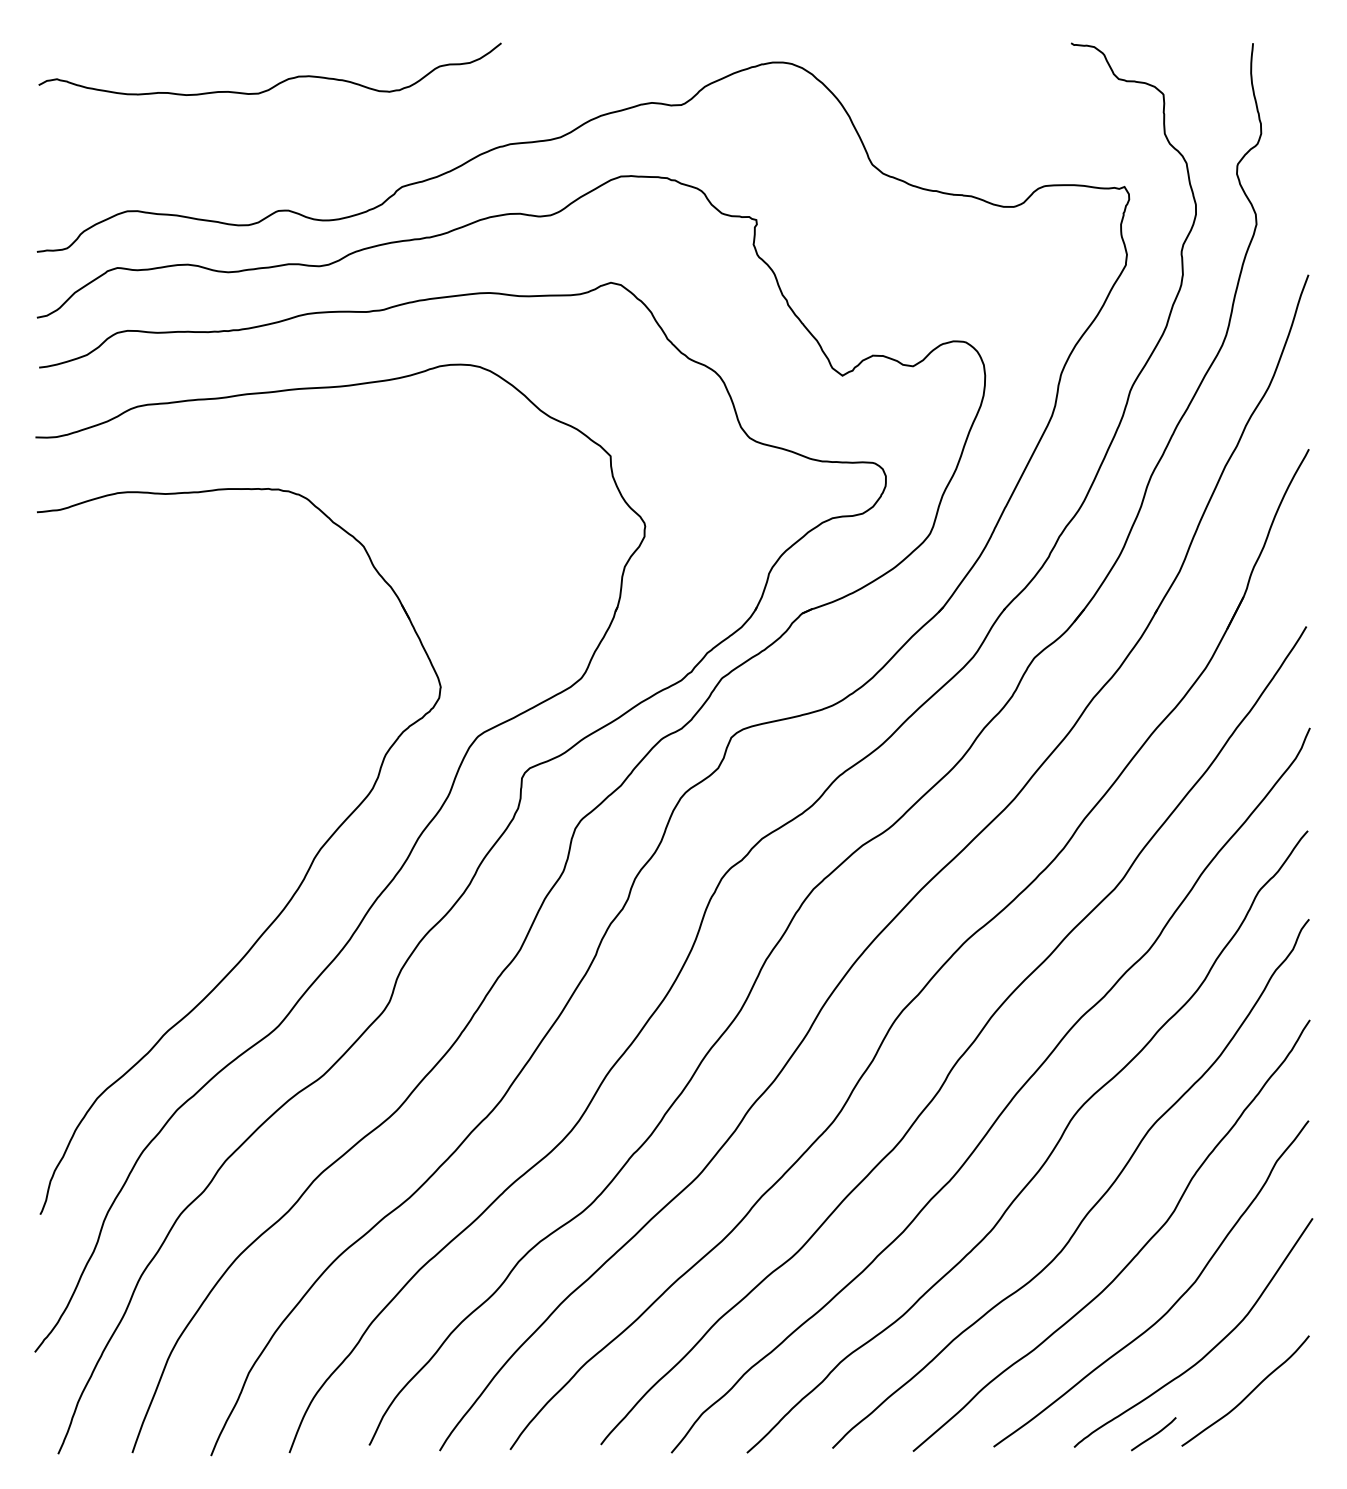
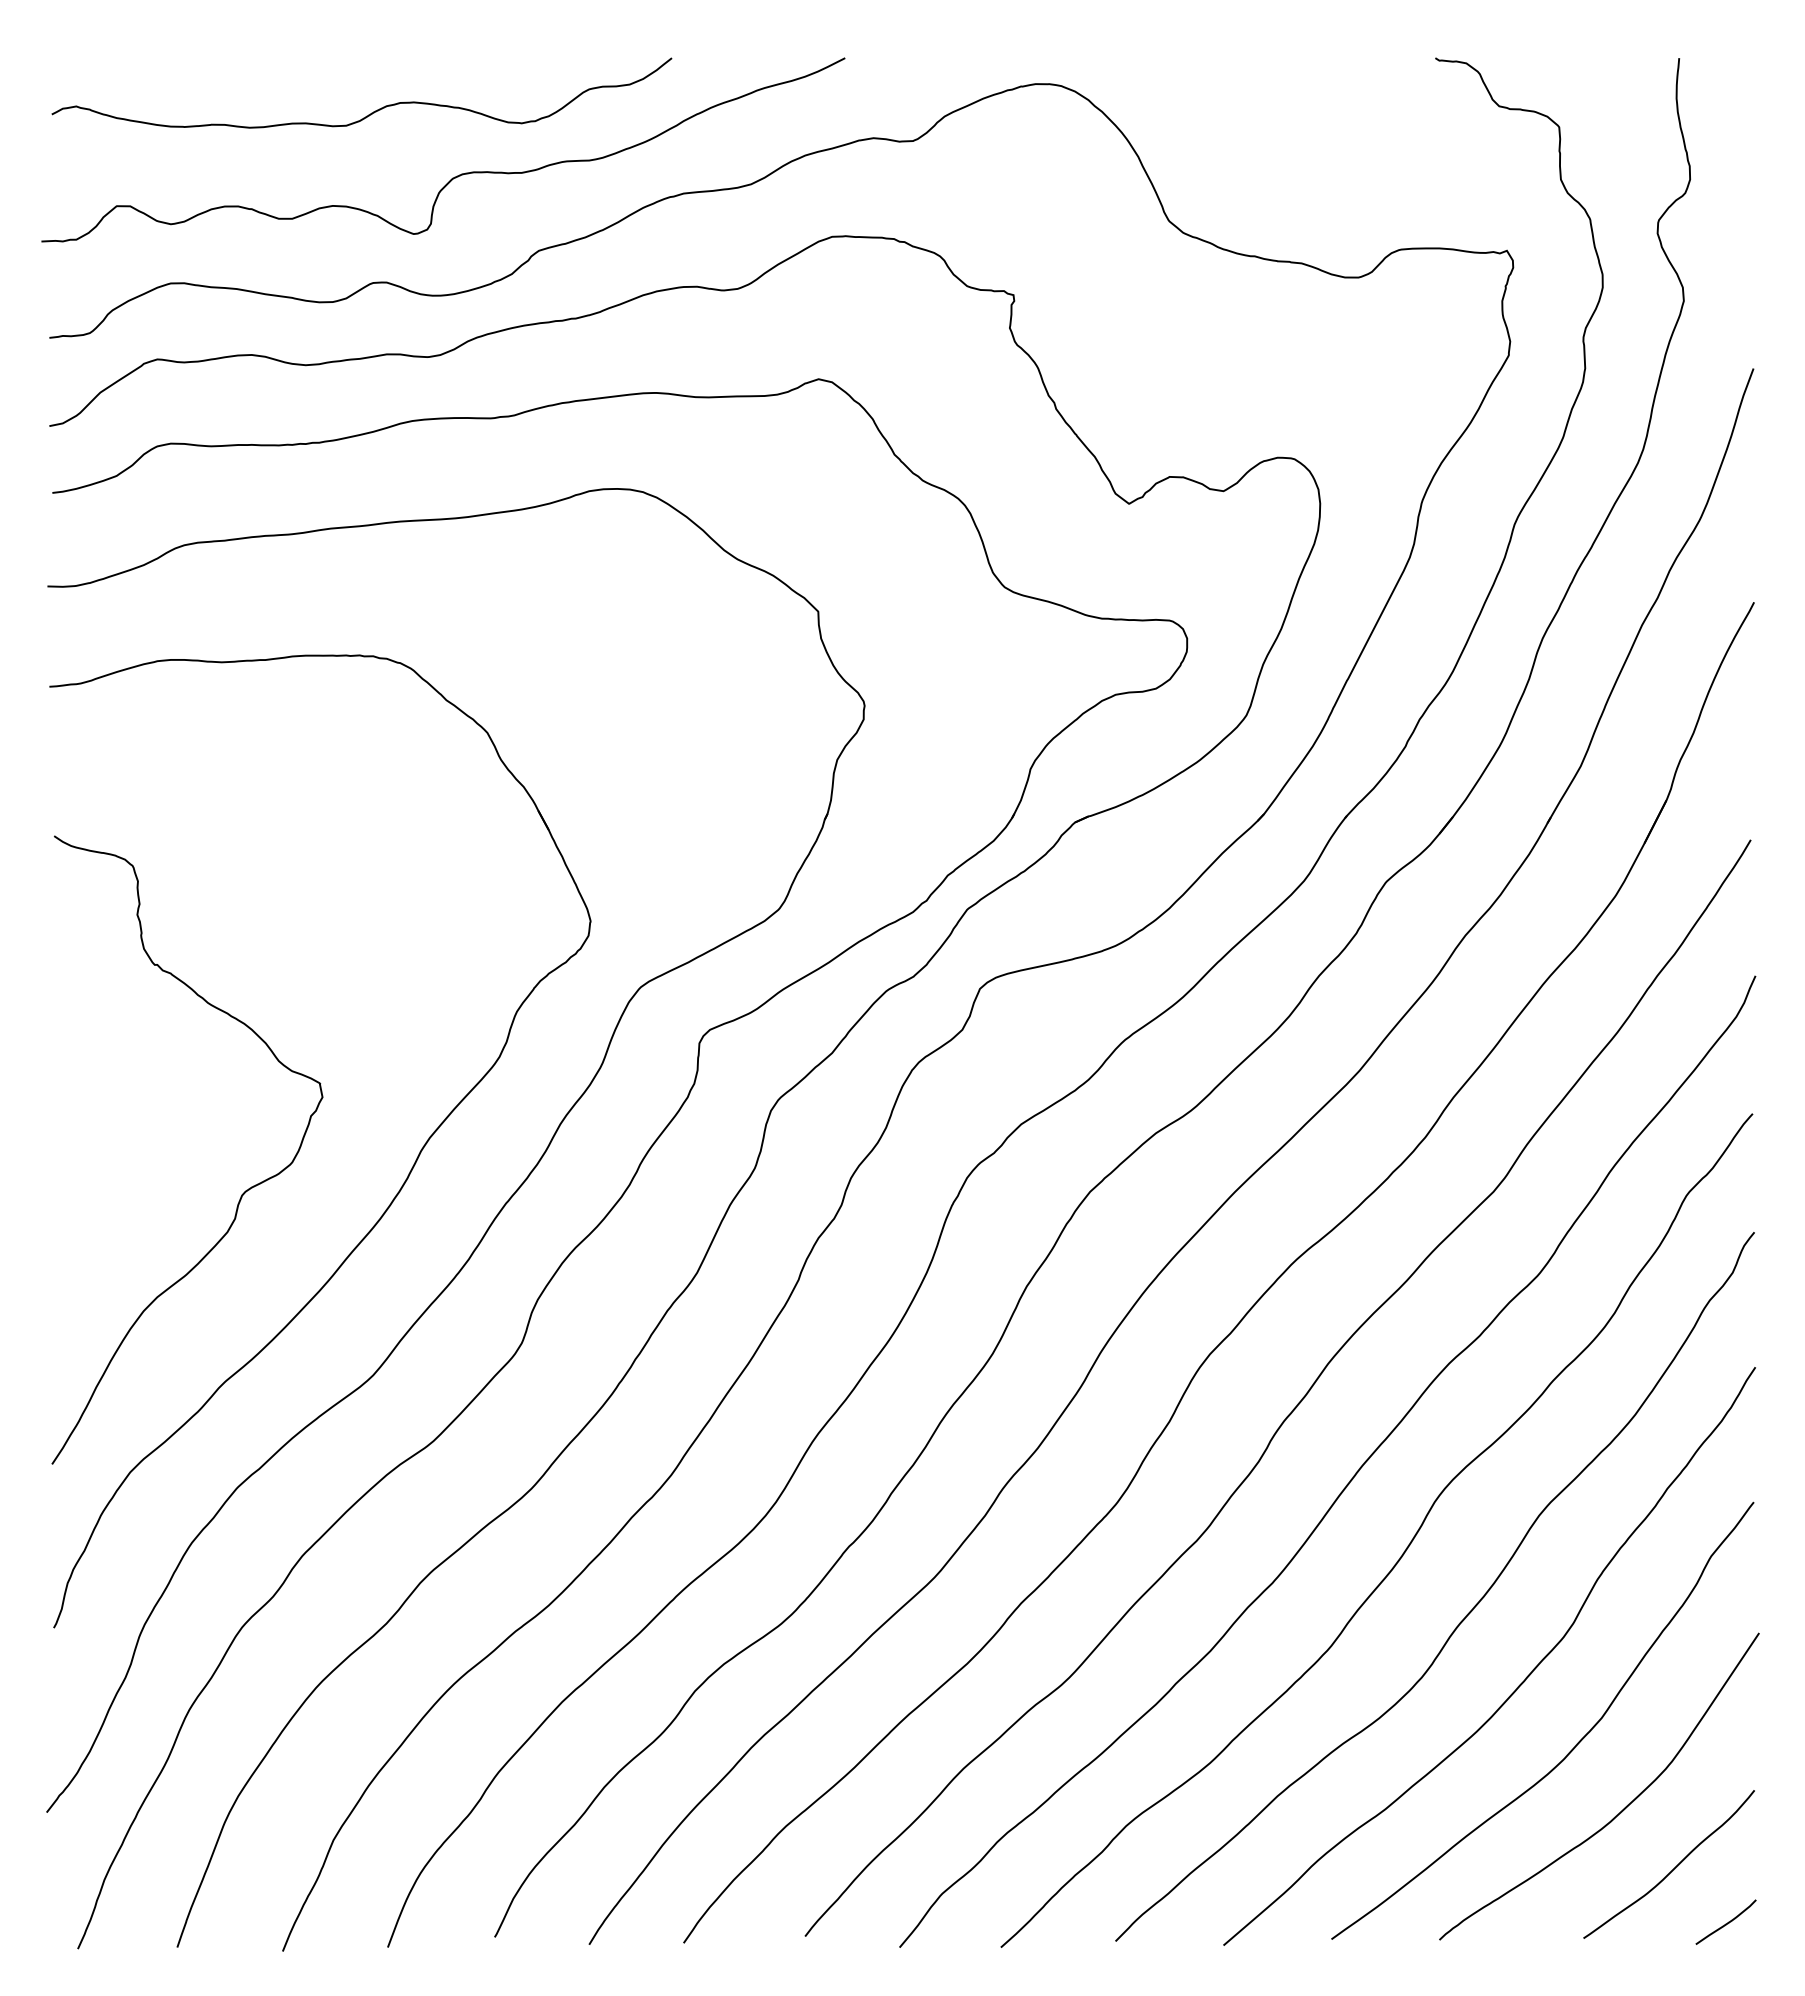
curve: (339, 131) -> (454, 176), added
curve: (180, 891) -> (241, 1194), added
curve: (1153, 1435) -> (1725, 1923), moved

